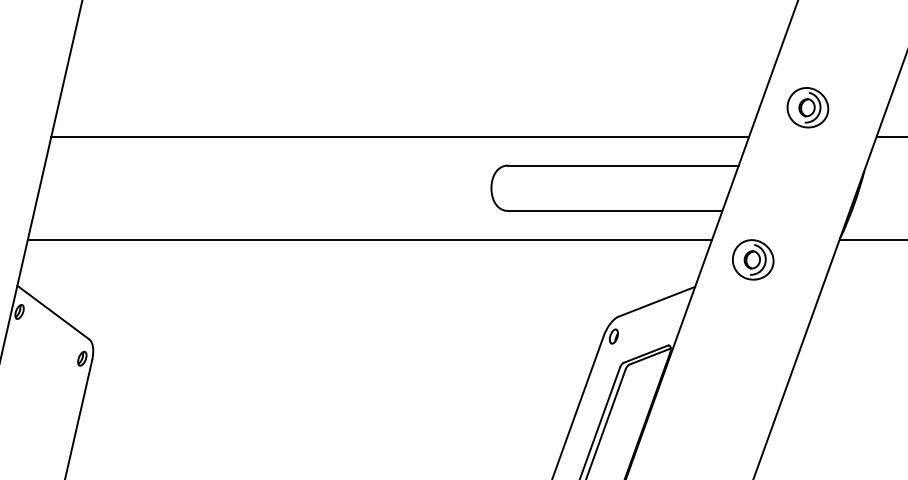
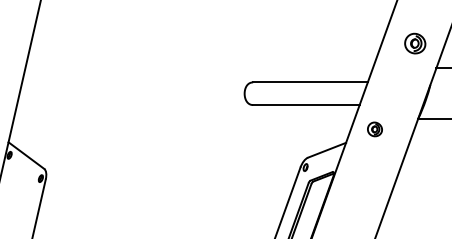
part: (808, 107) -> (415, 43), moved
line: (398, 137) -> (198, 68), removed
line: (368, 240) -> (183, 119), removed
part: (752, 260) -> (374, 129), size x0.7

